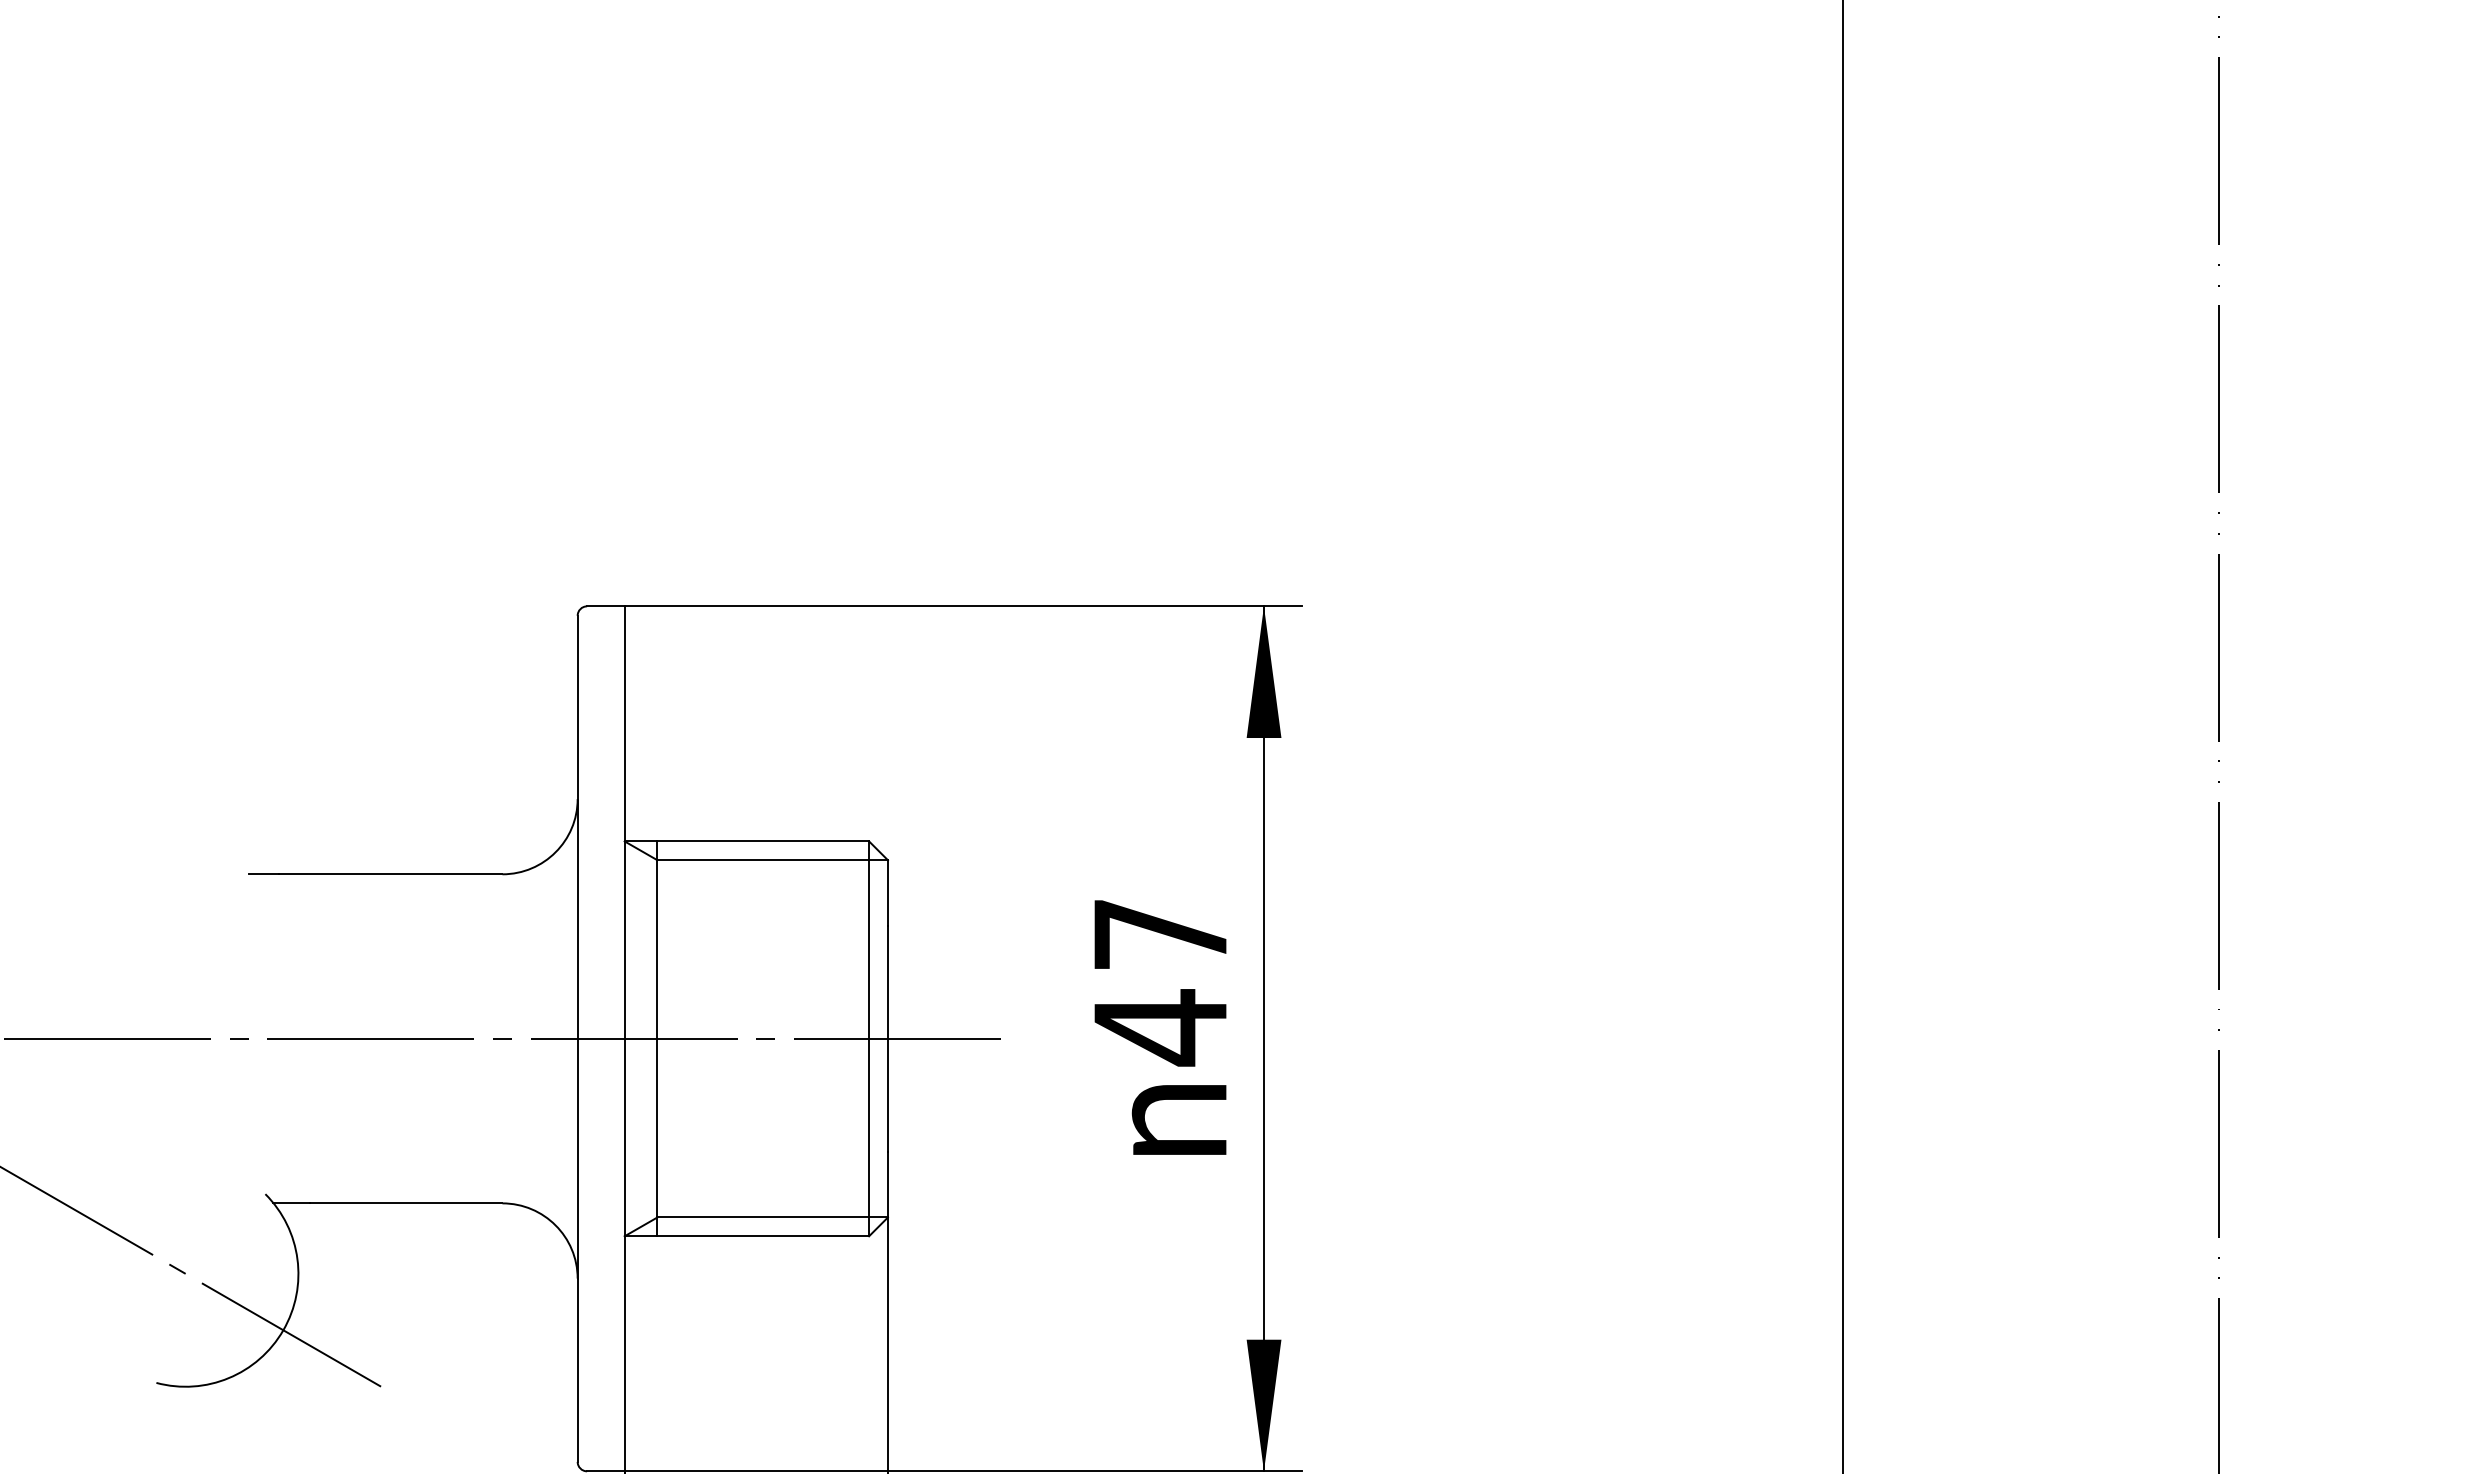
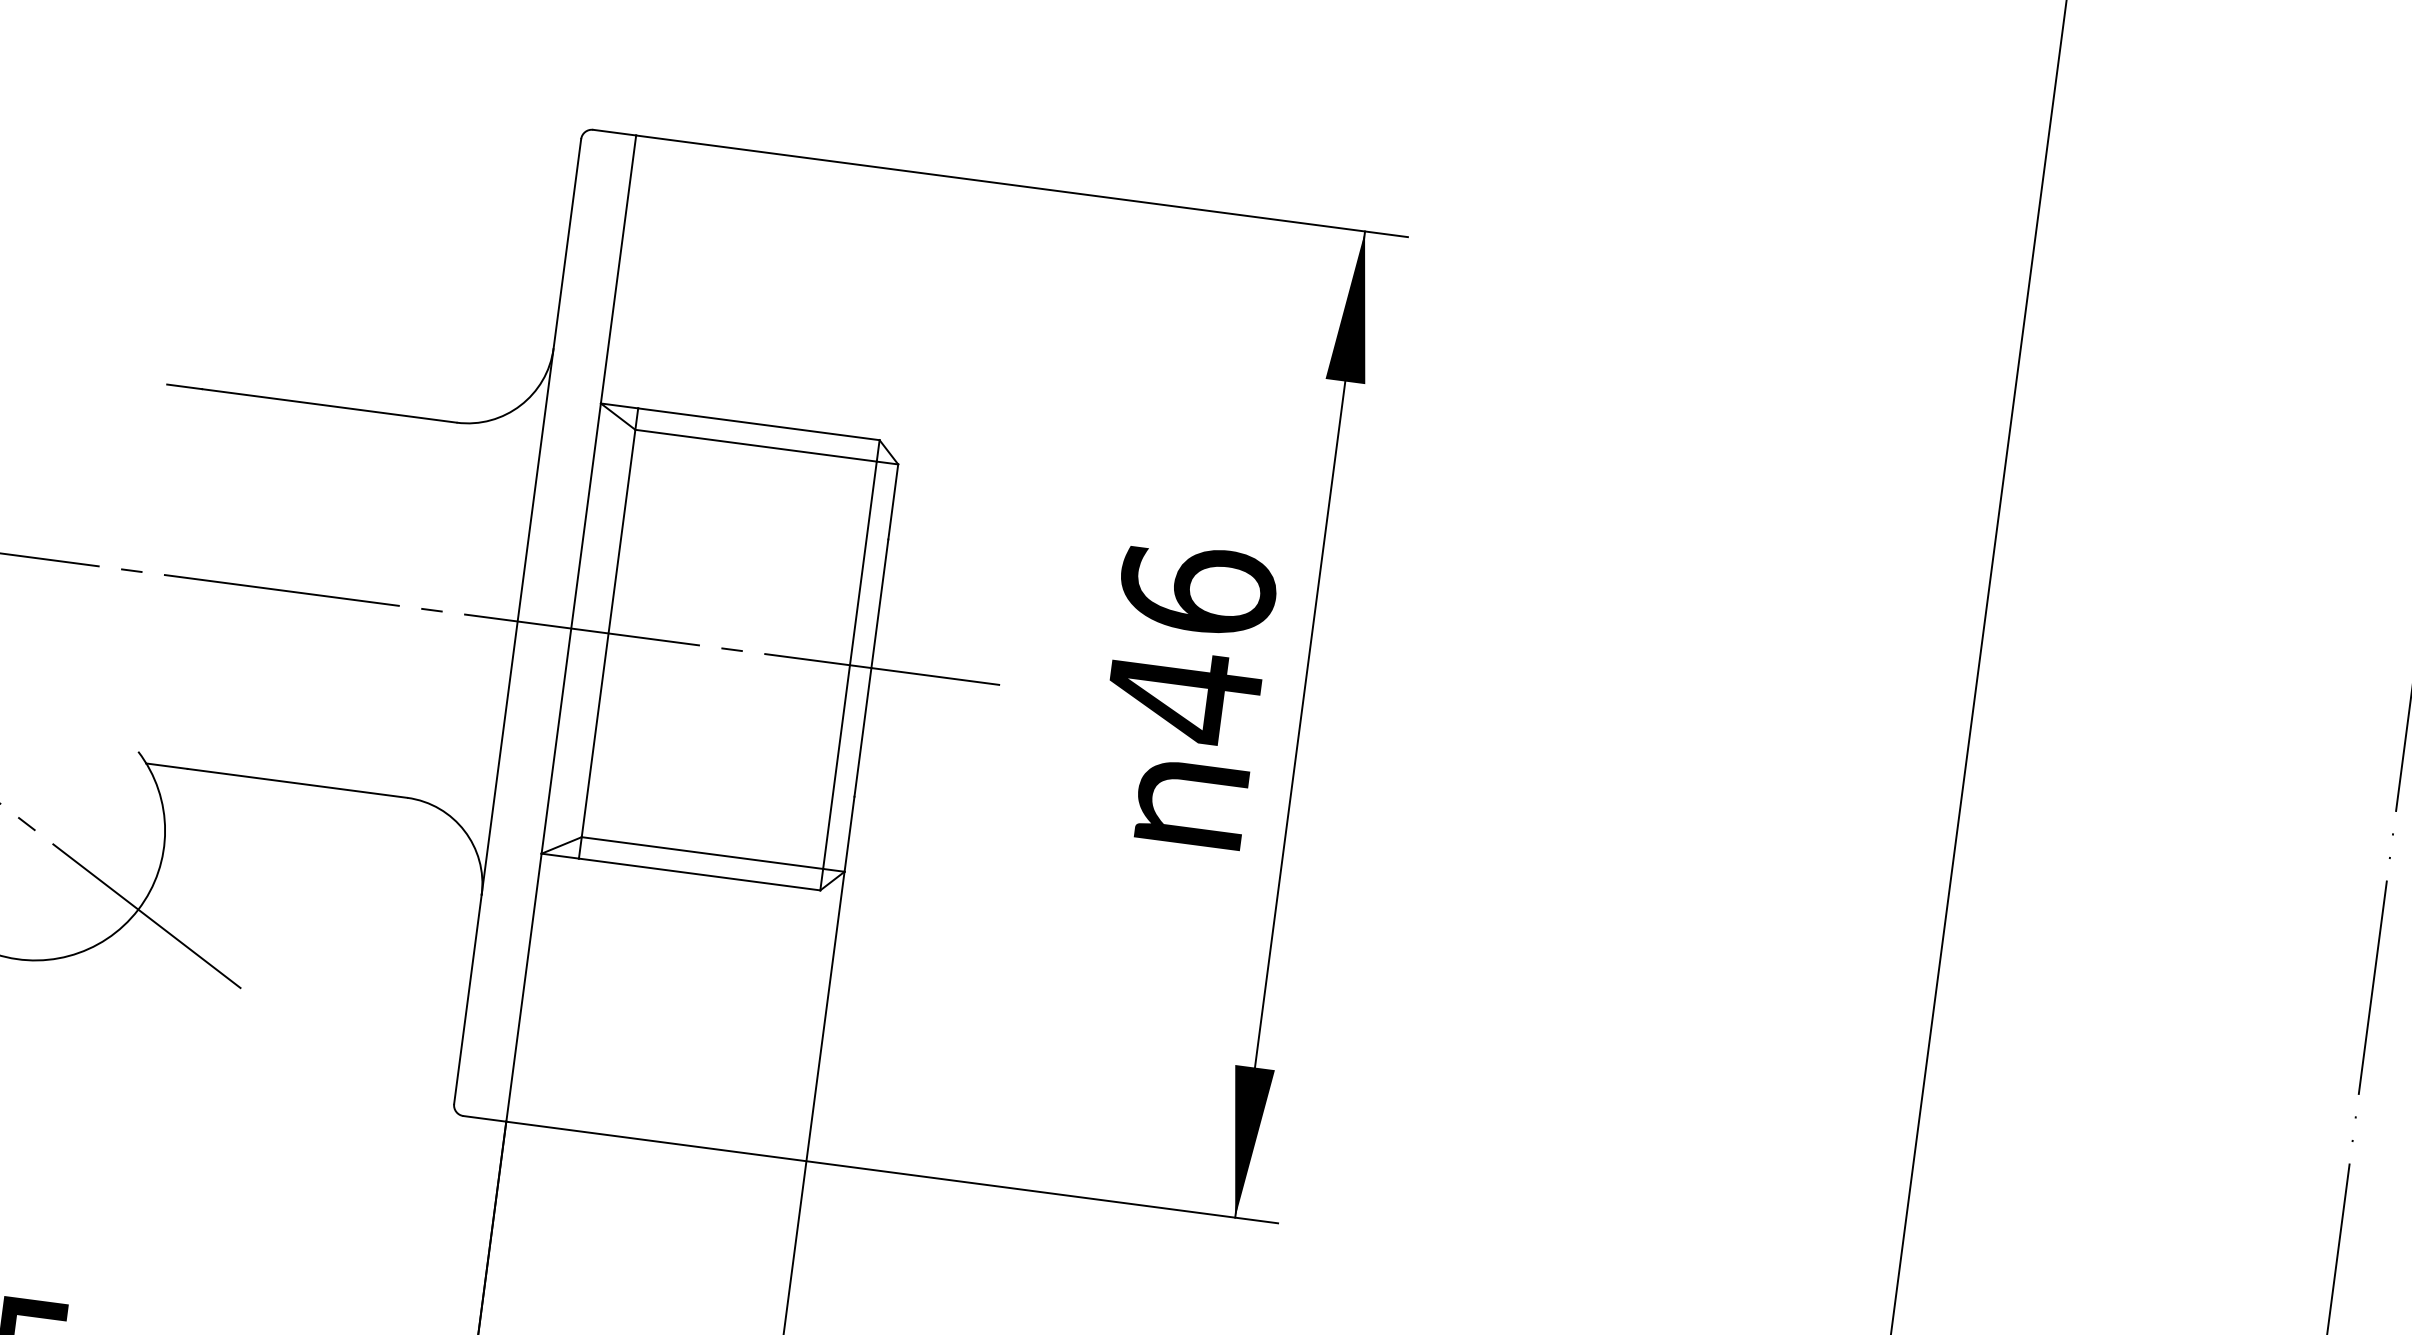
text: (1160, 933) -> (1197, 588), 47 -> 46

